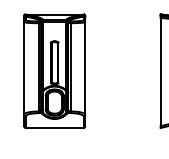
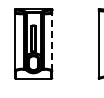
line: (85, 67) -> (52, 41), solid -> dashed

